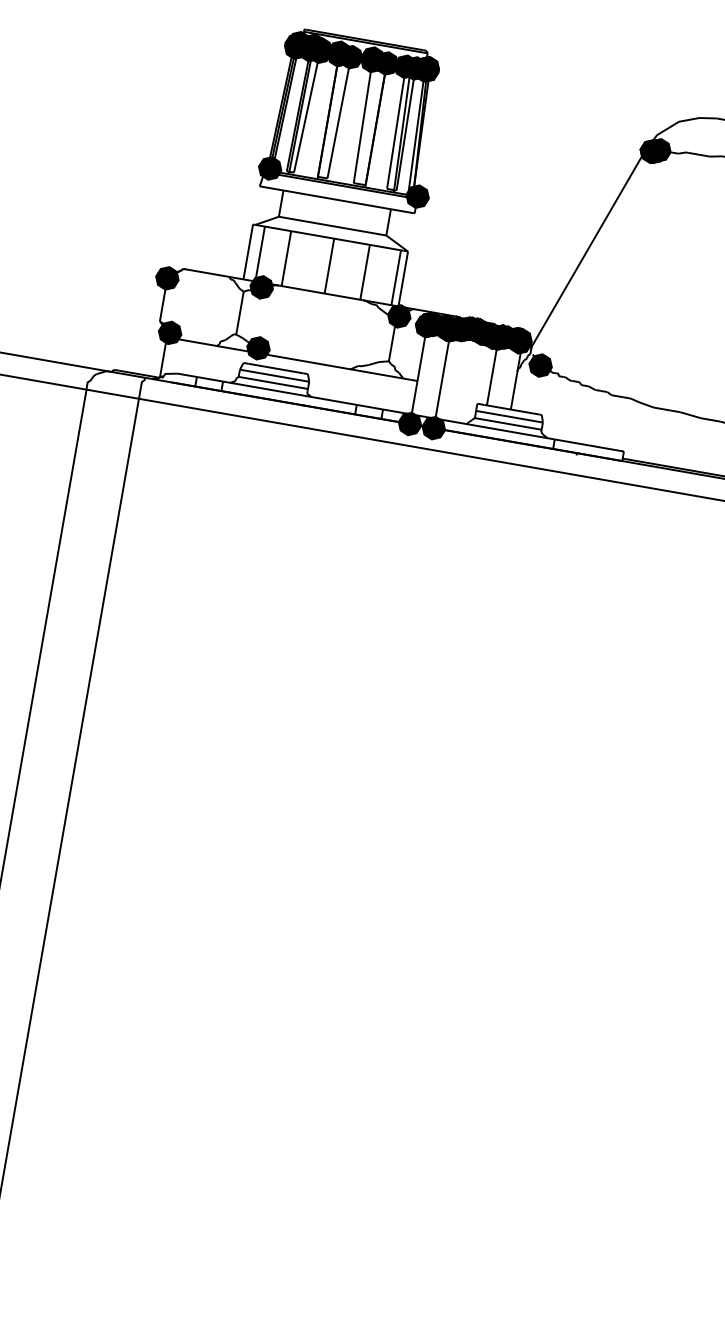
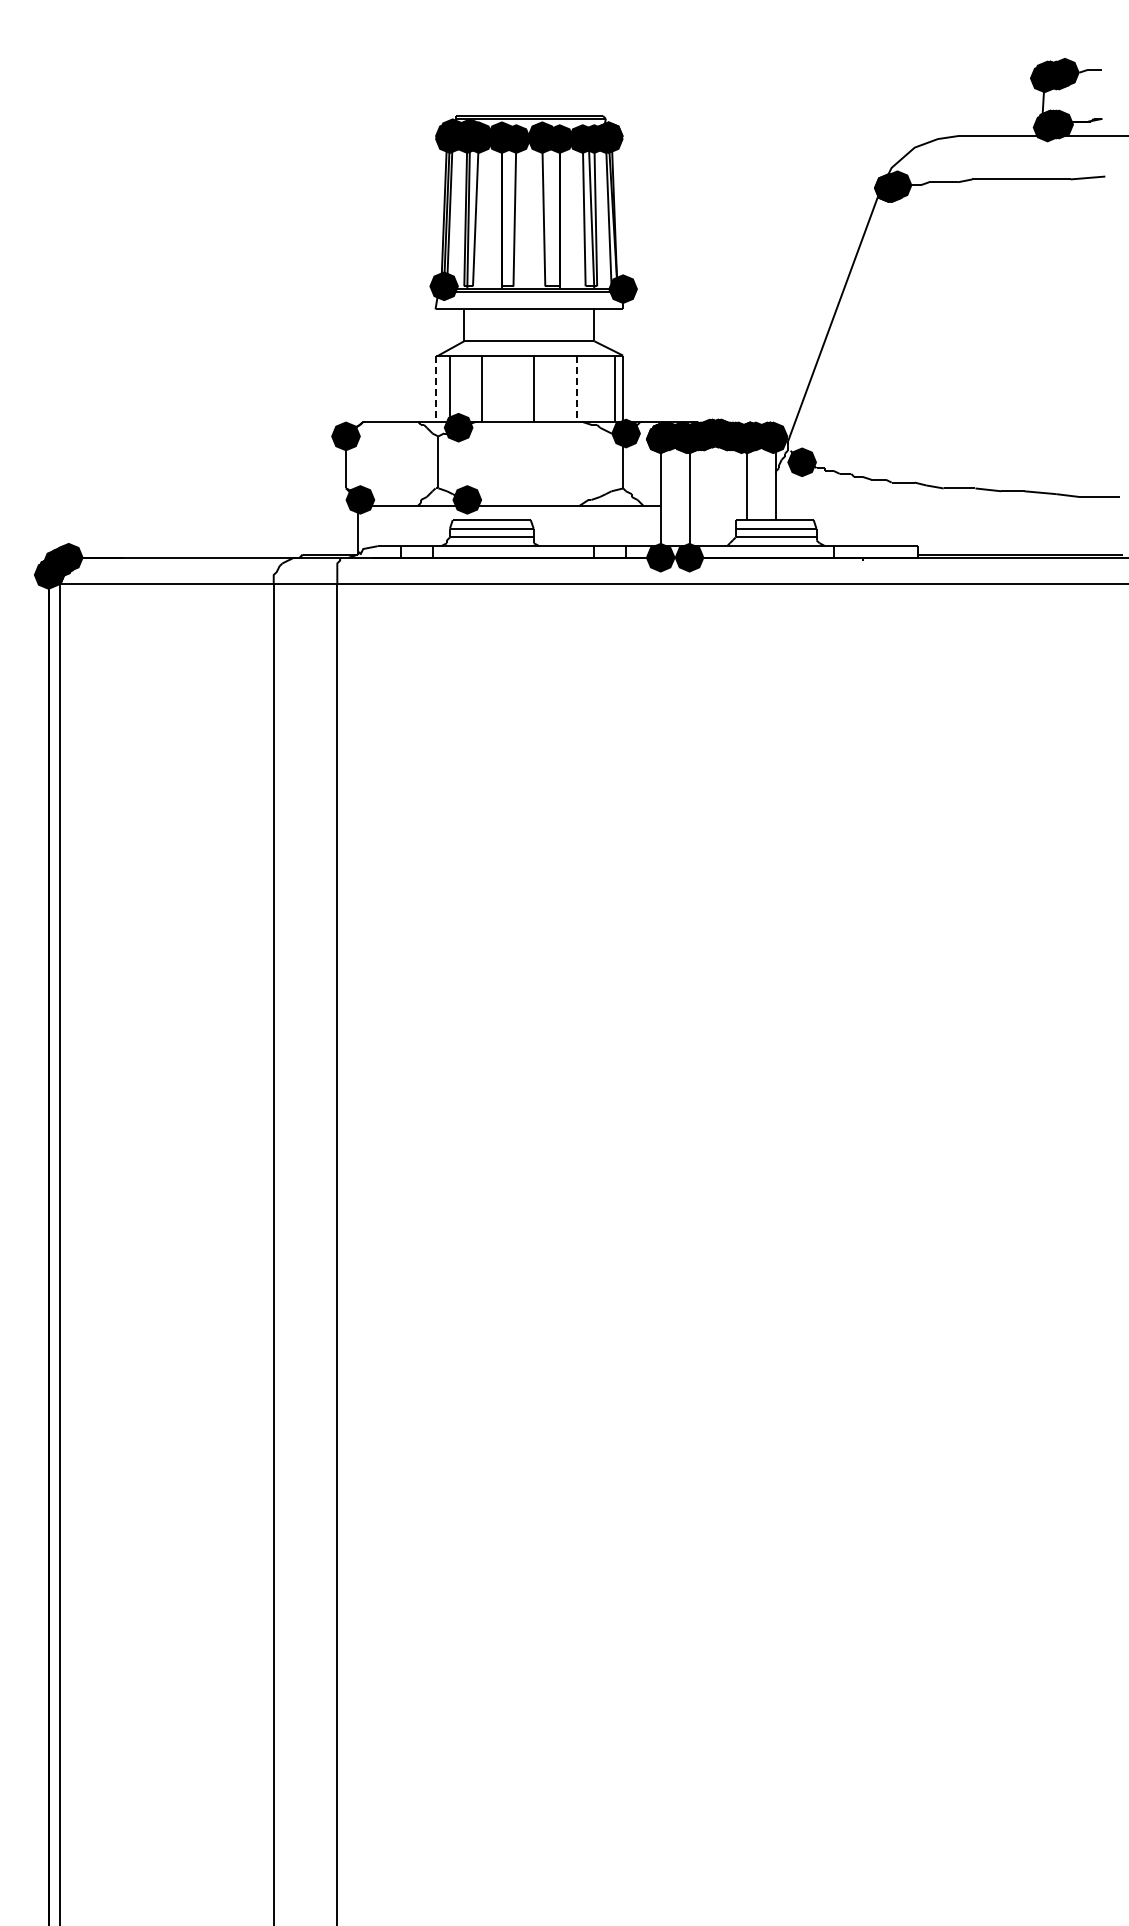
line: (248, 252) -> (435, 389), solid -> dashed
line: (364, 272) -> (576, 389), solid -> dashed

